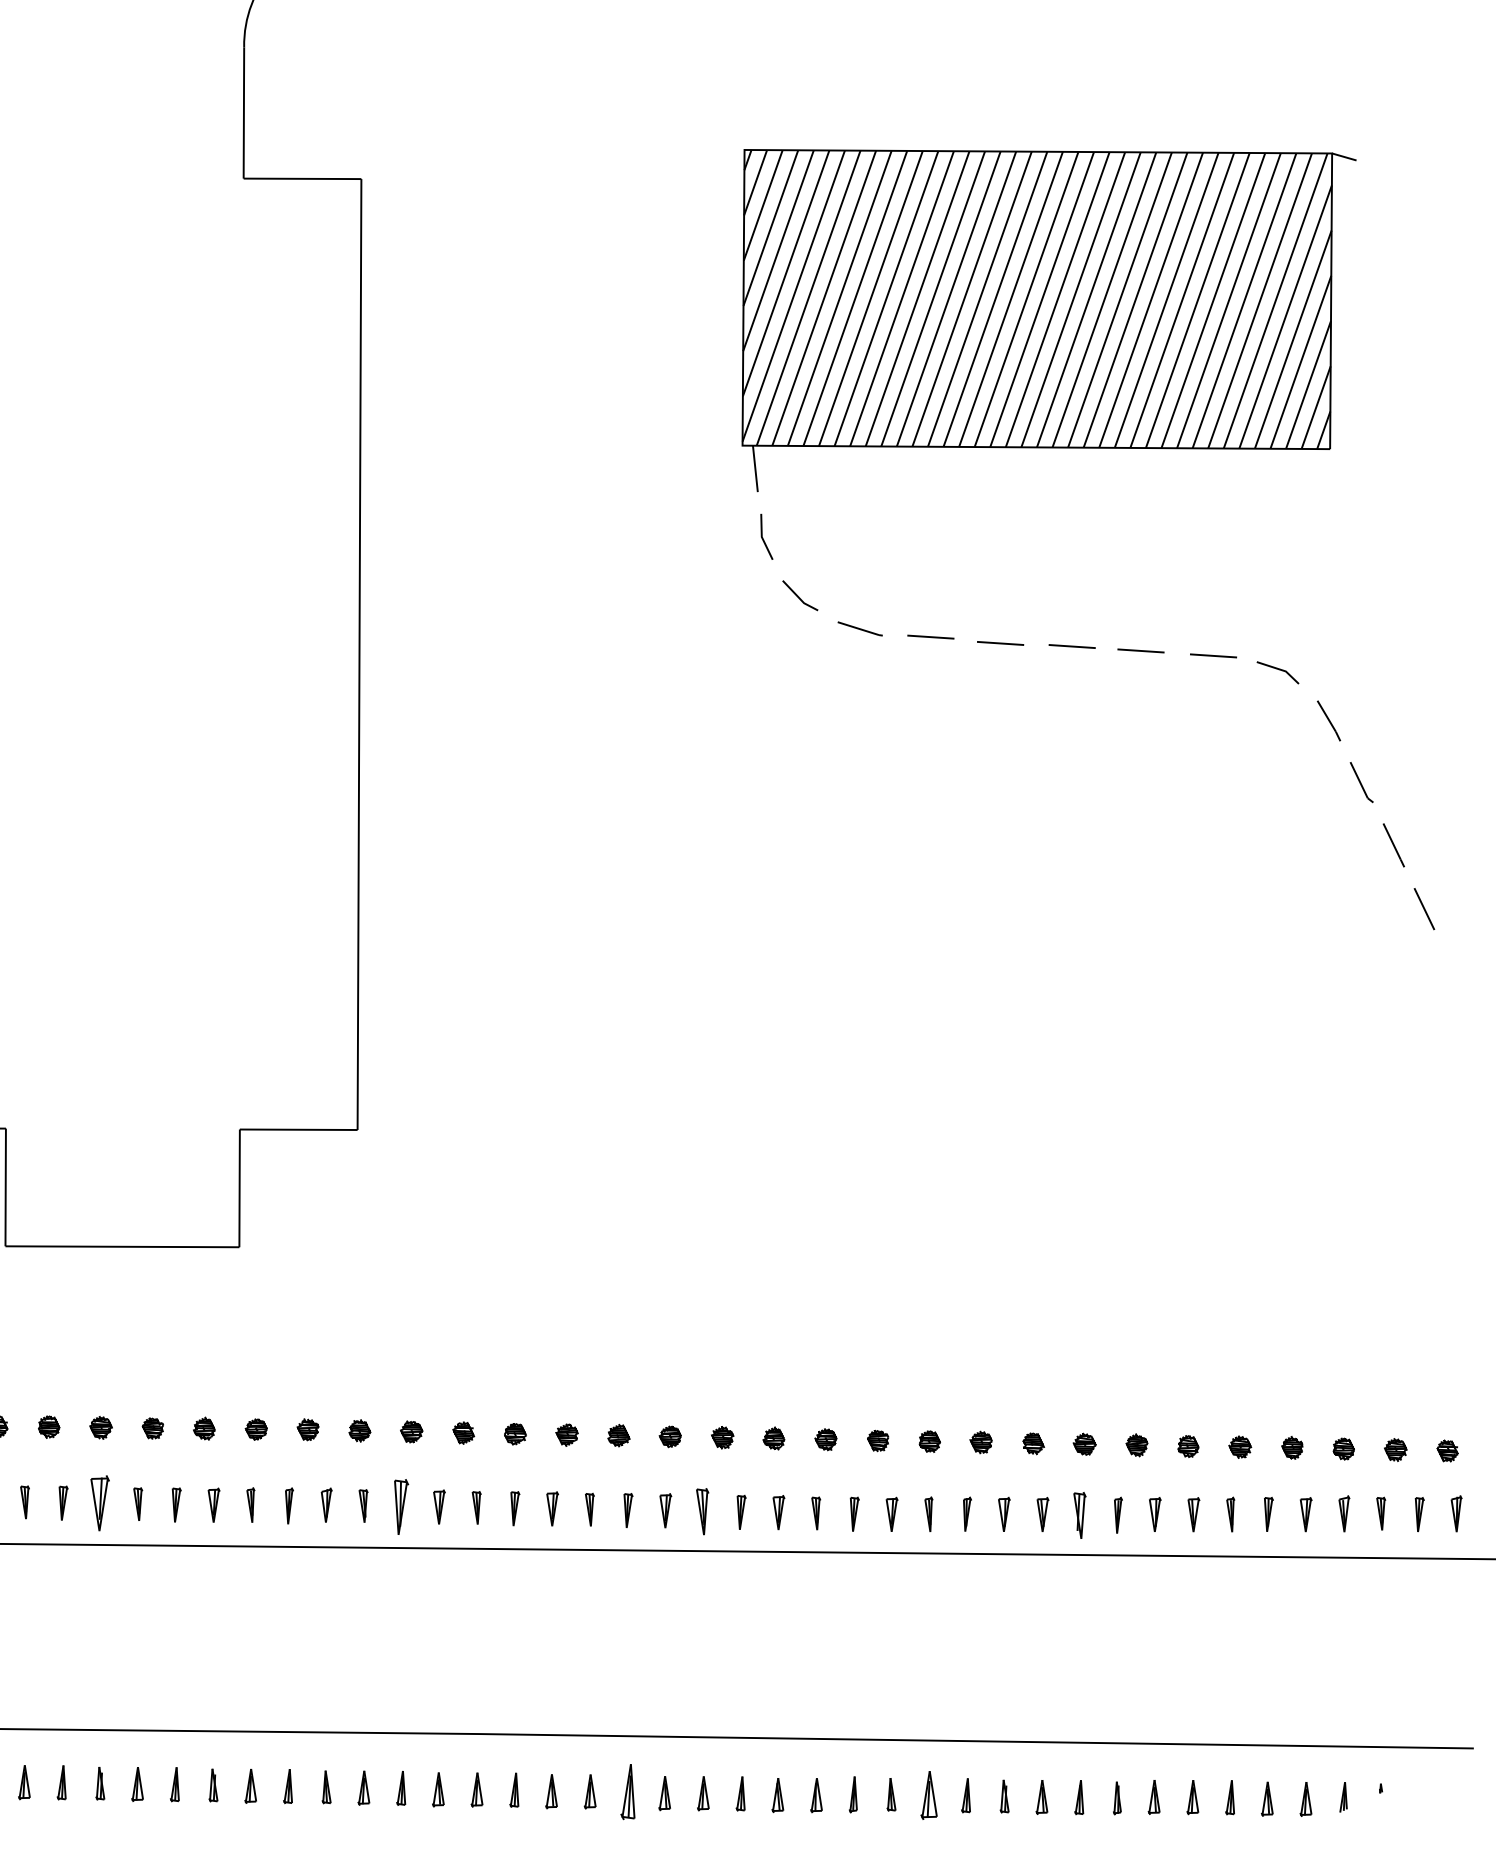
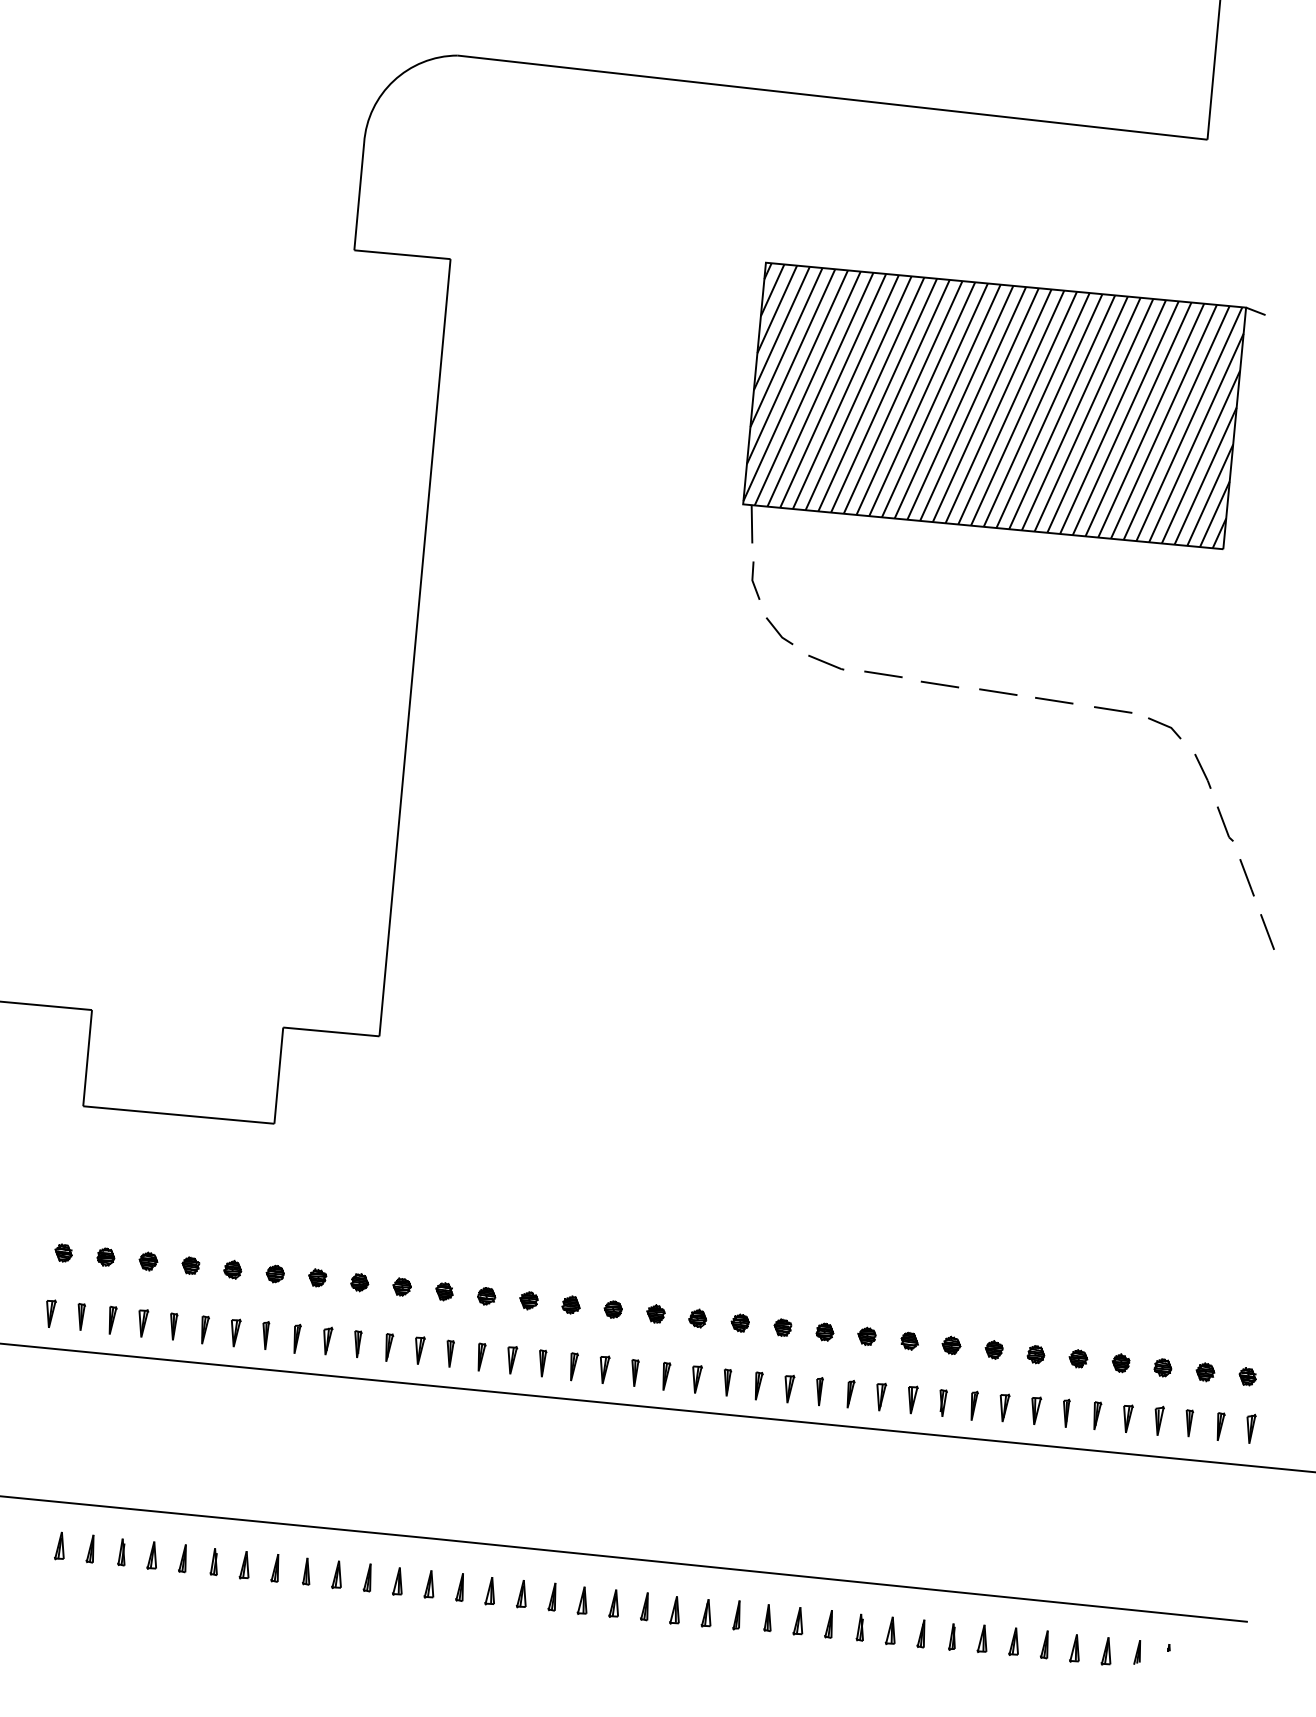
part: (101, 1503) -> (143, 1323), size x0.62
part: (402, 1506) -> (389, 1347), size x0.62
part: (704, 1510) -> (635, 1372), size x0.71
part: (1081, 1514) -> (943, 1402), size x0.71
part: (625, 1791) -> (551, 1596), size x0.62
part: (927, 1795) -> (797, 1621), size x0.71

